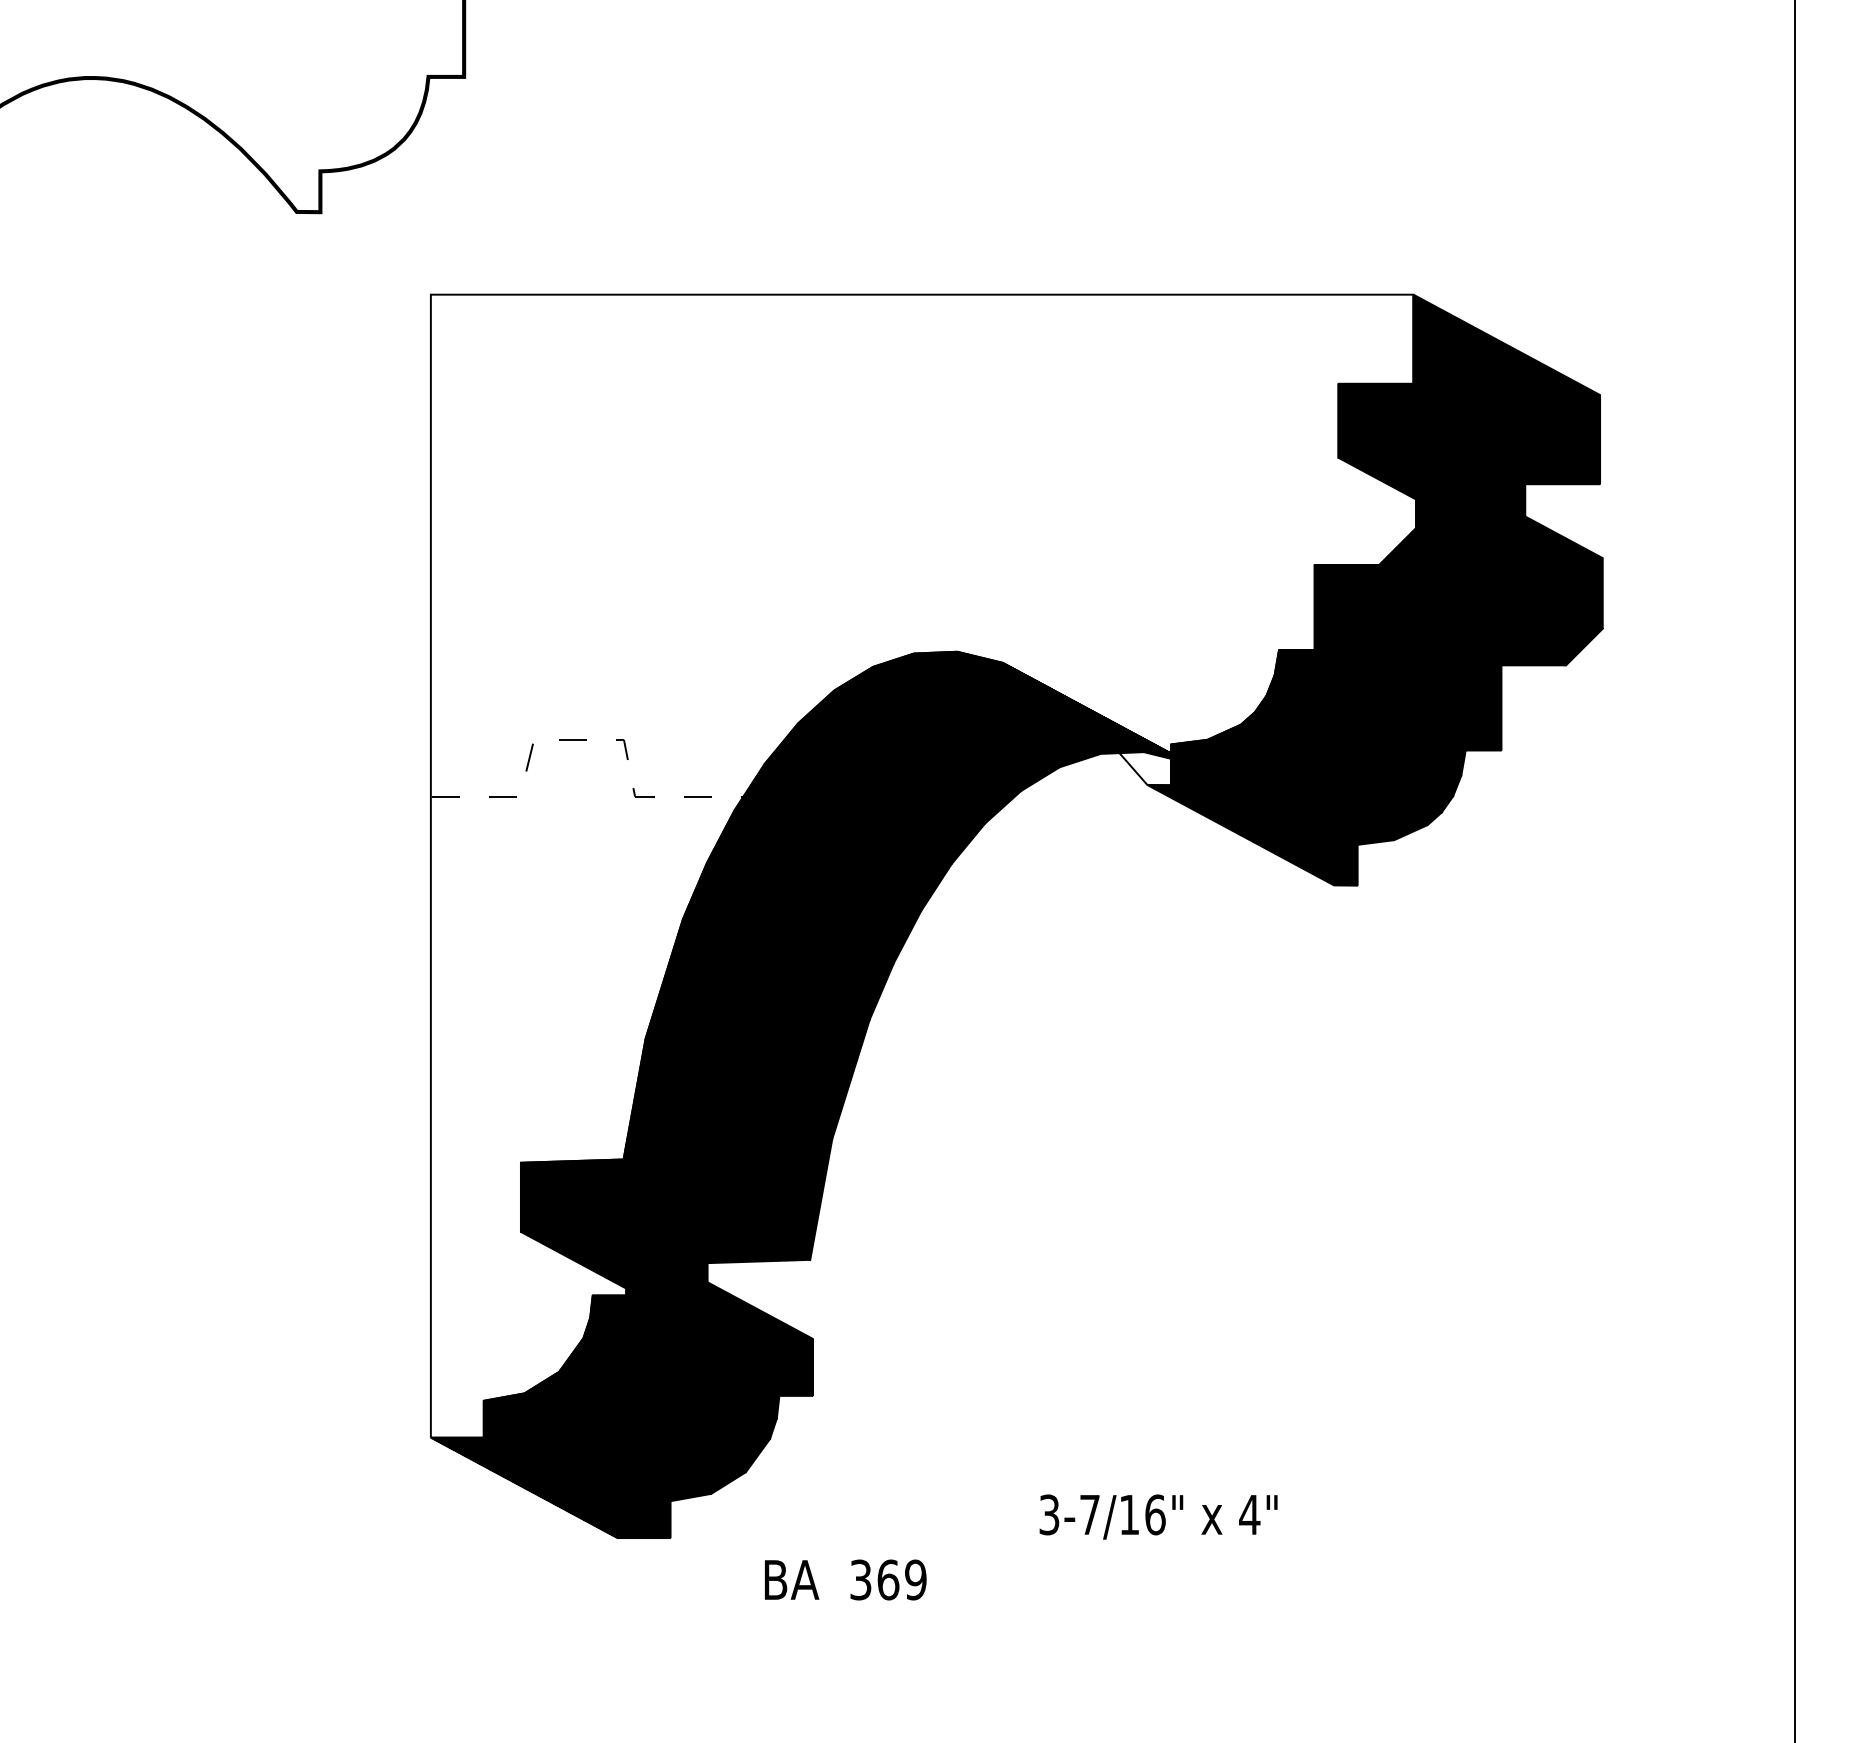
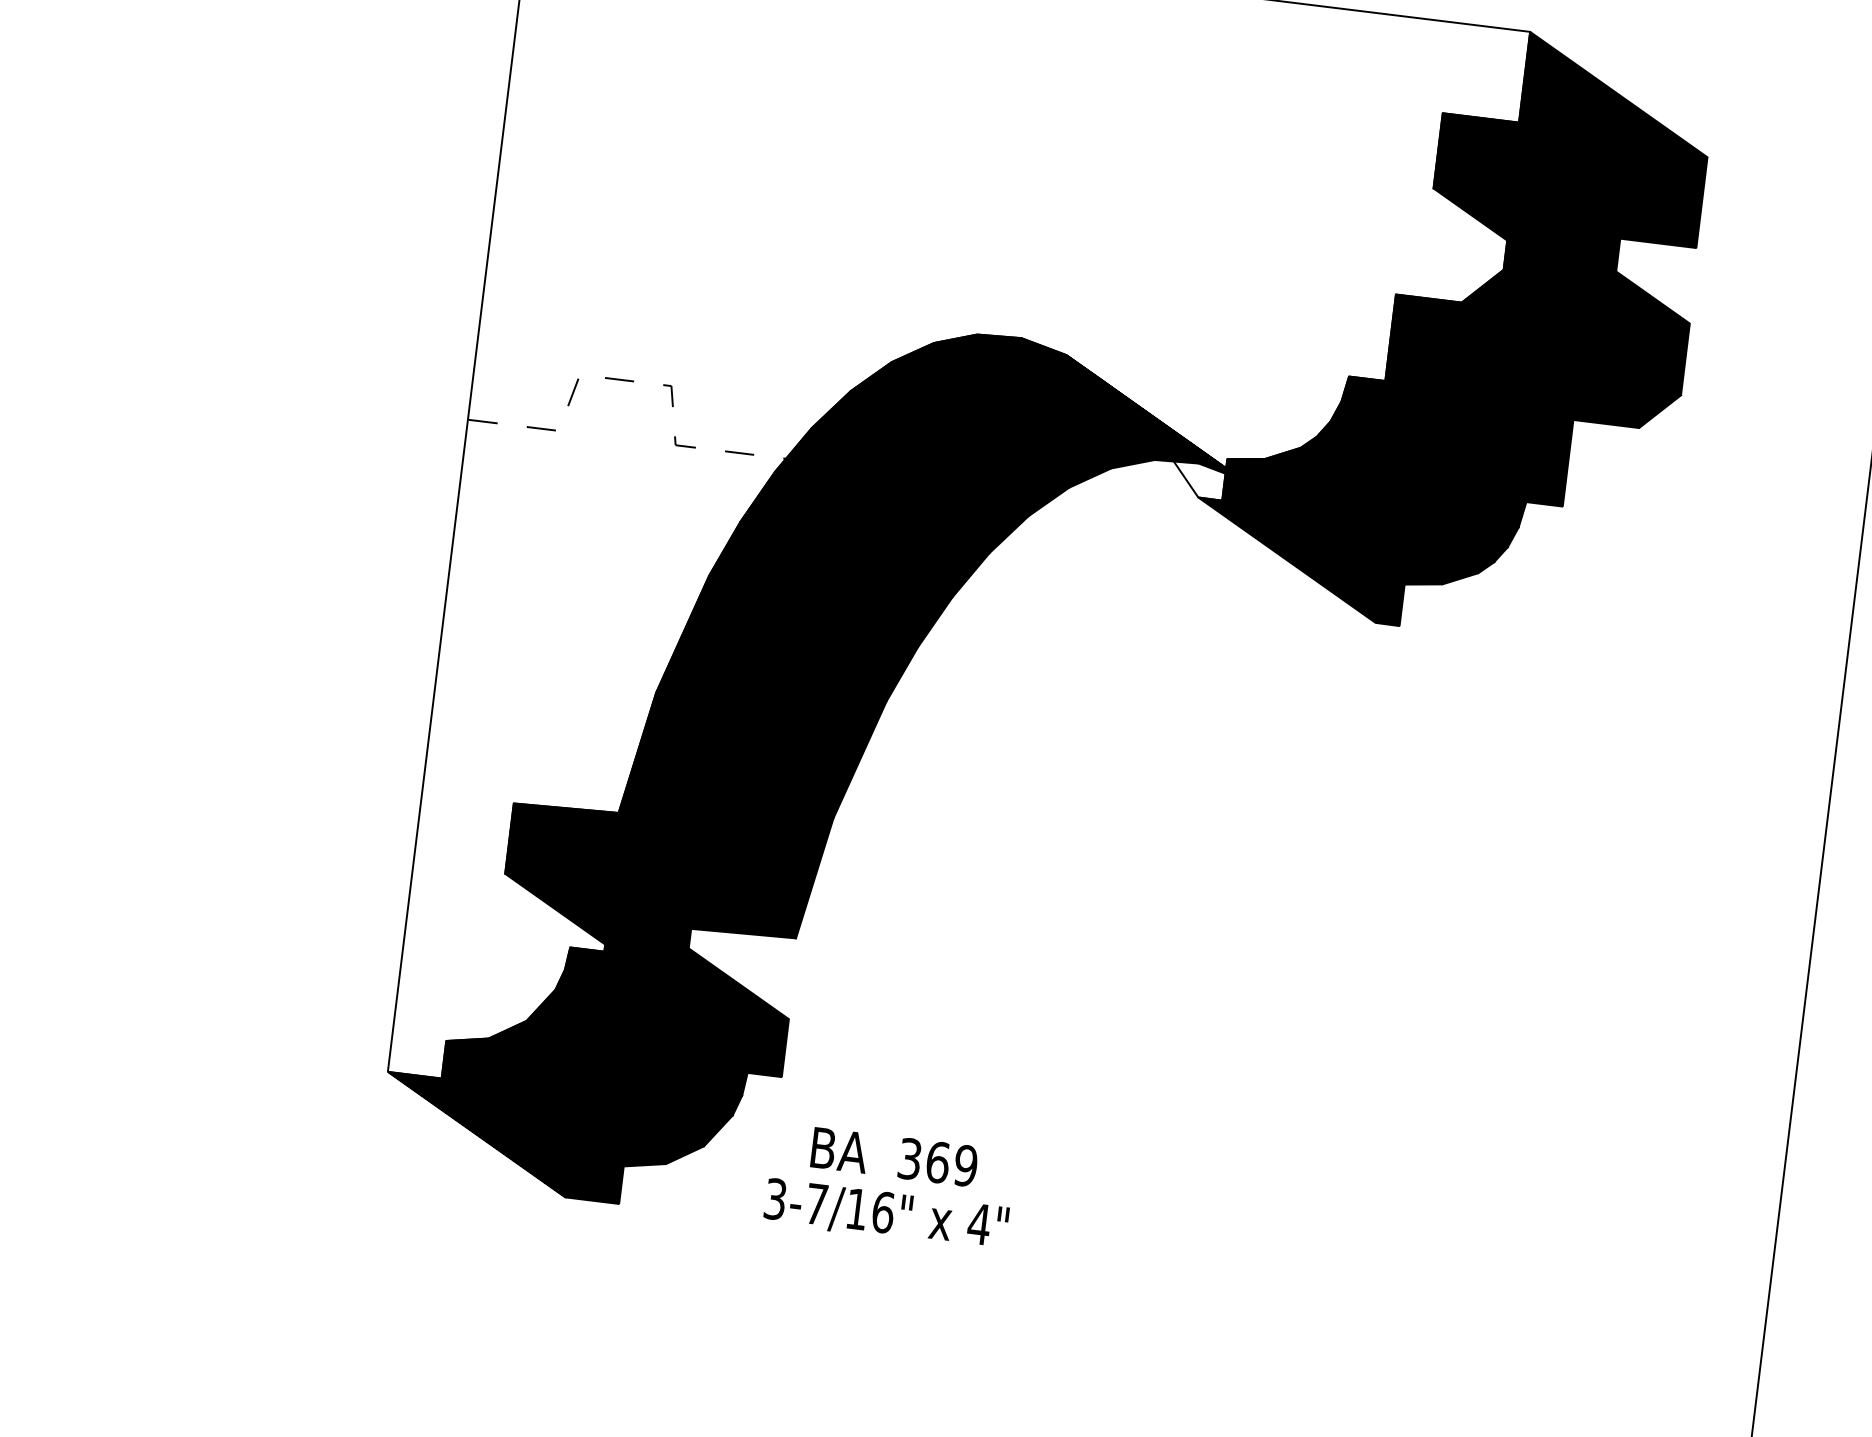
text: (1158, 1516) -> (886, 1214), moved
text: (845, 1579) -> (894, 1156), moved

